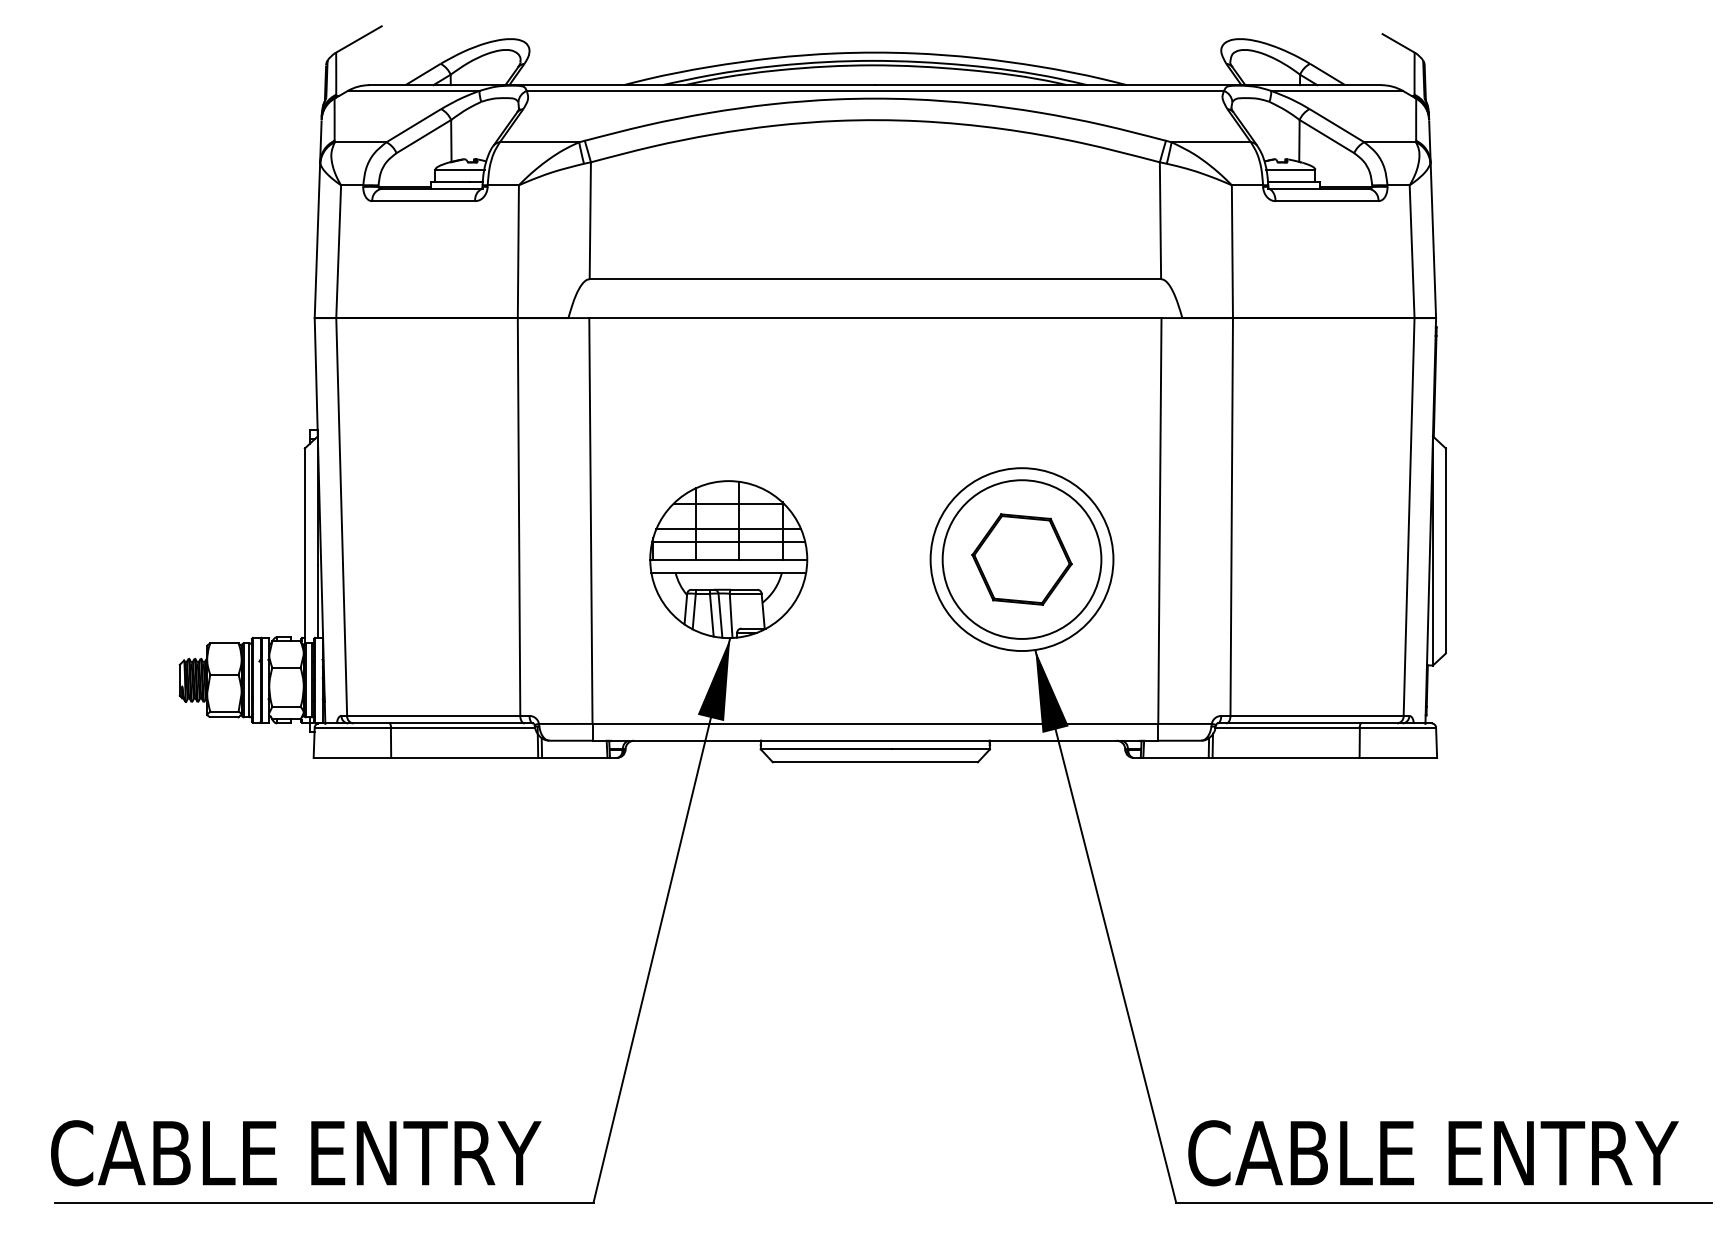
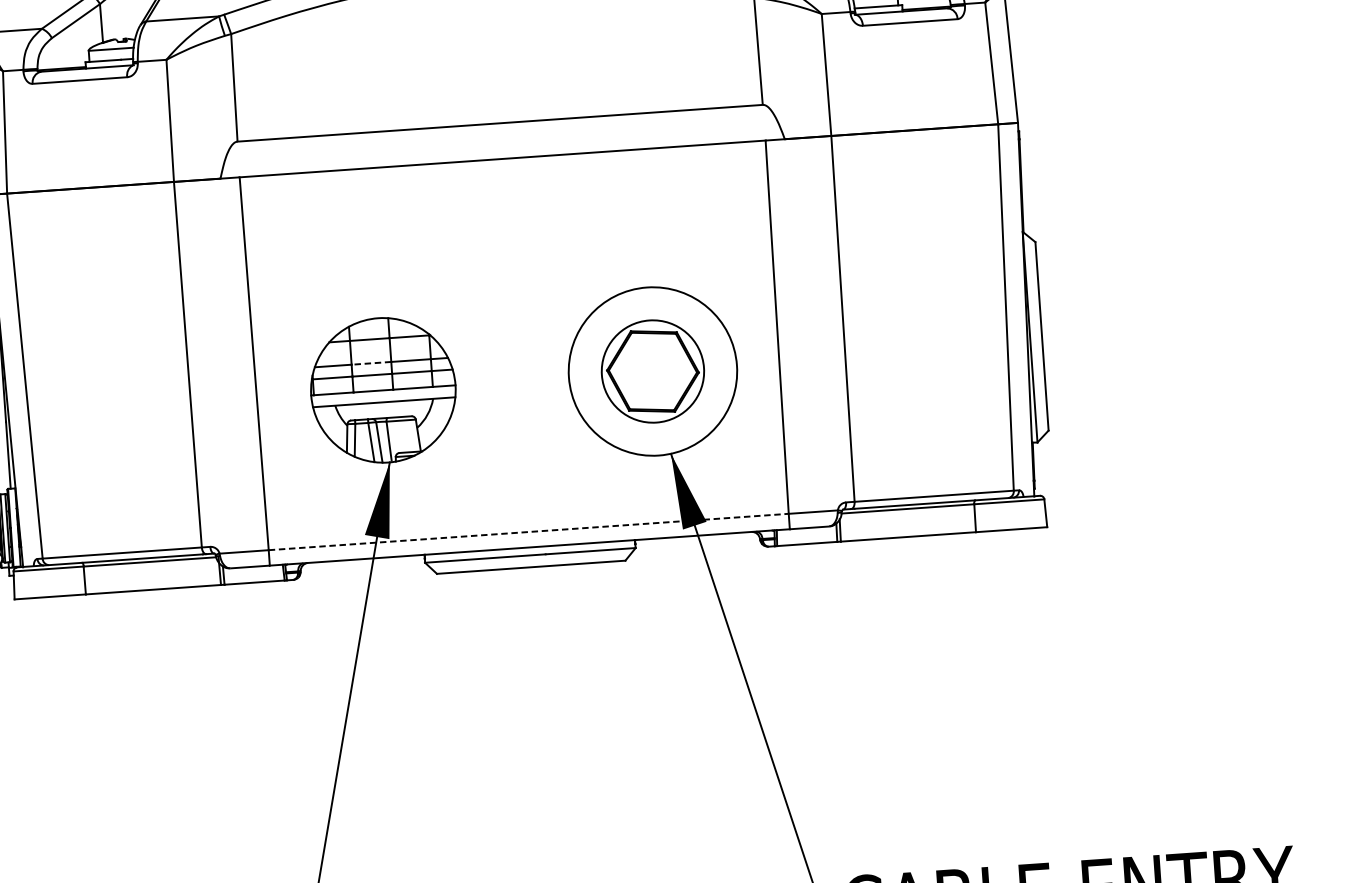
line: (717, 529) -> (371, 363), solid -> dashed
circle: (1021, 559) -> (652, 371), size x0.7
line: (875, 723) -> (528, 531), solid -> dashed

